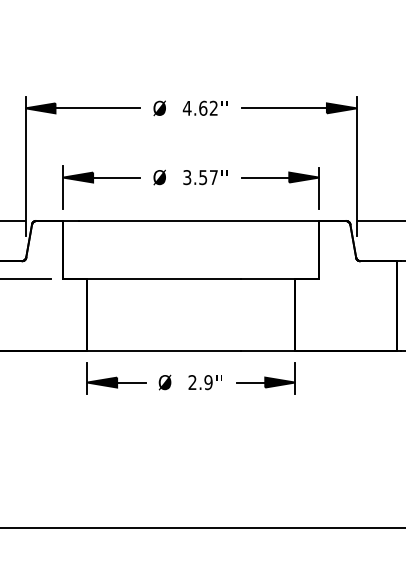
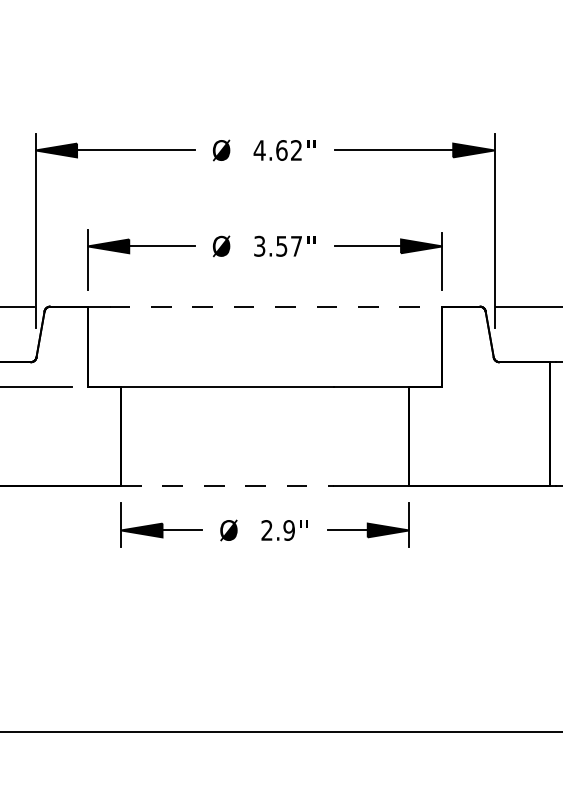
line: (199, 220) -> (276, 306), solid -> dashed
line: (164, 350) -> (227, 486), solid -> dashed

